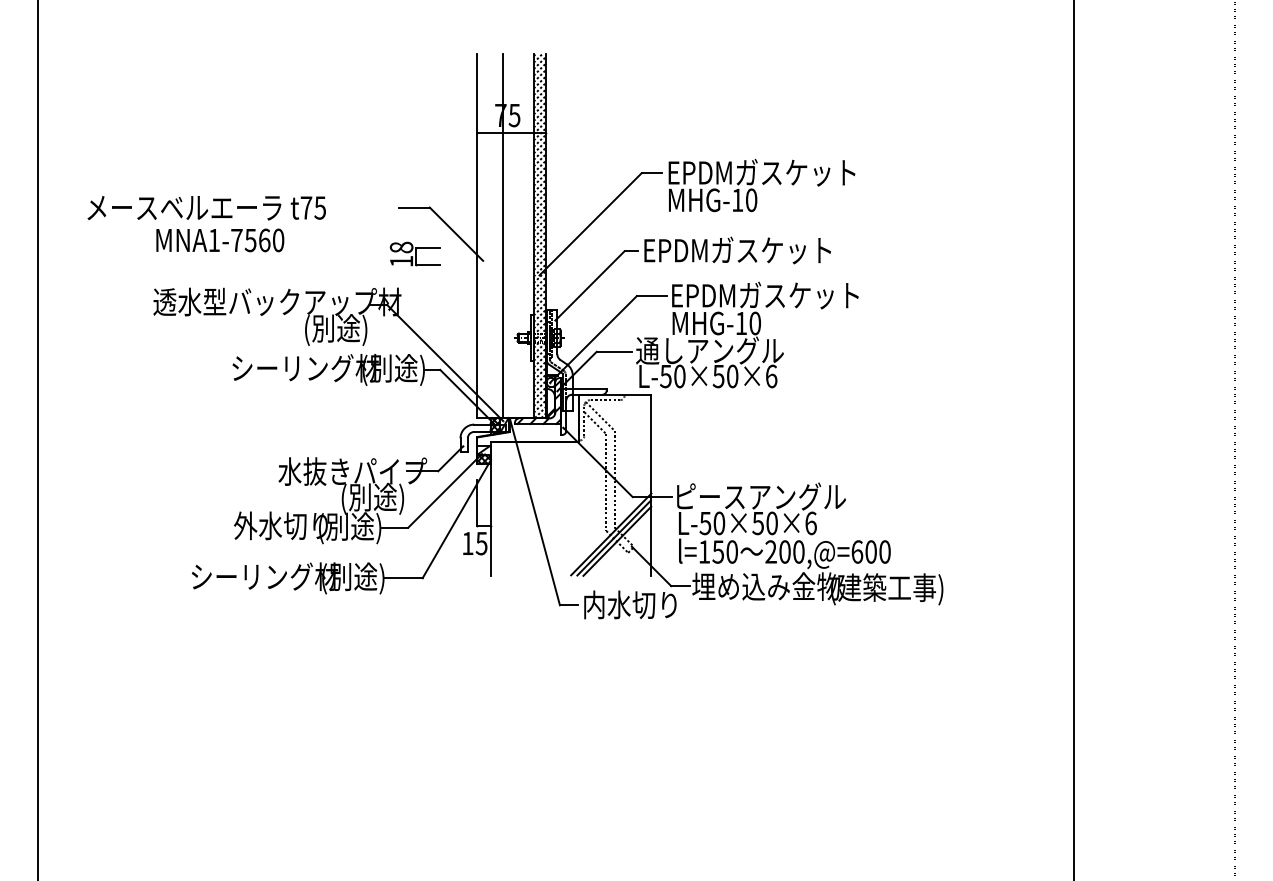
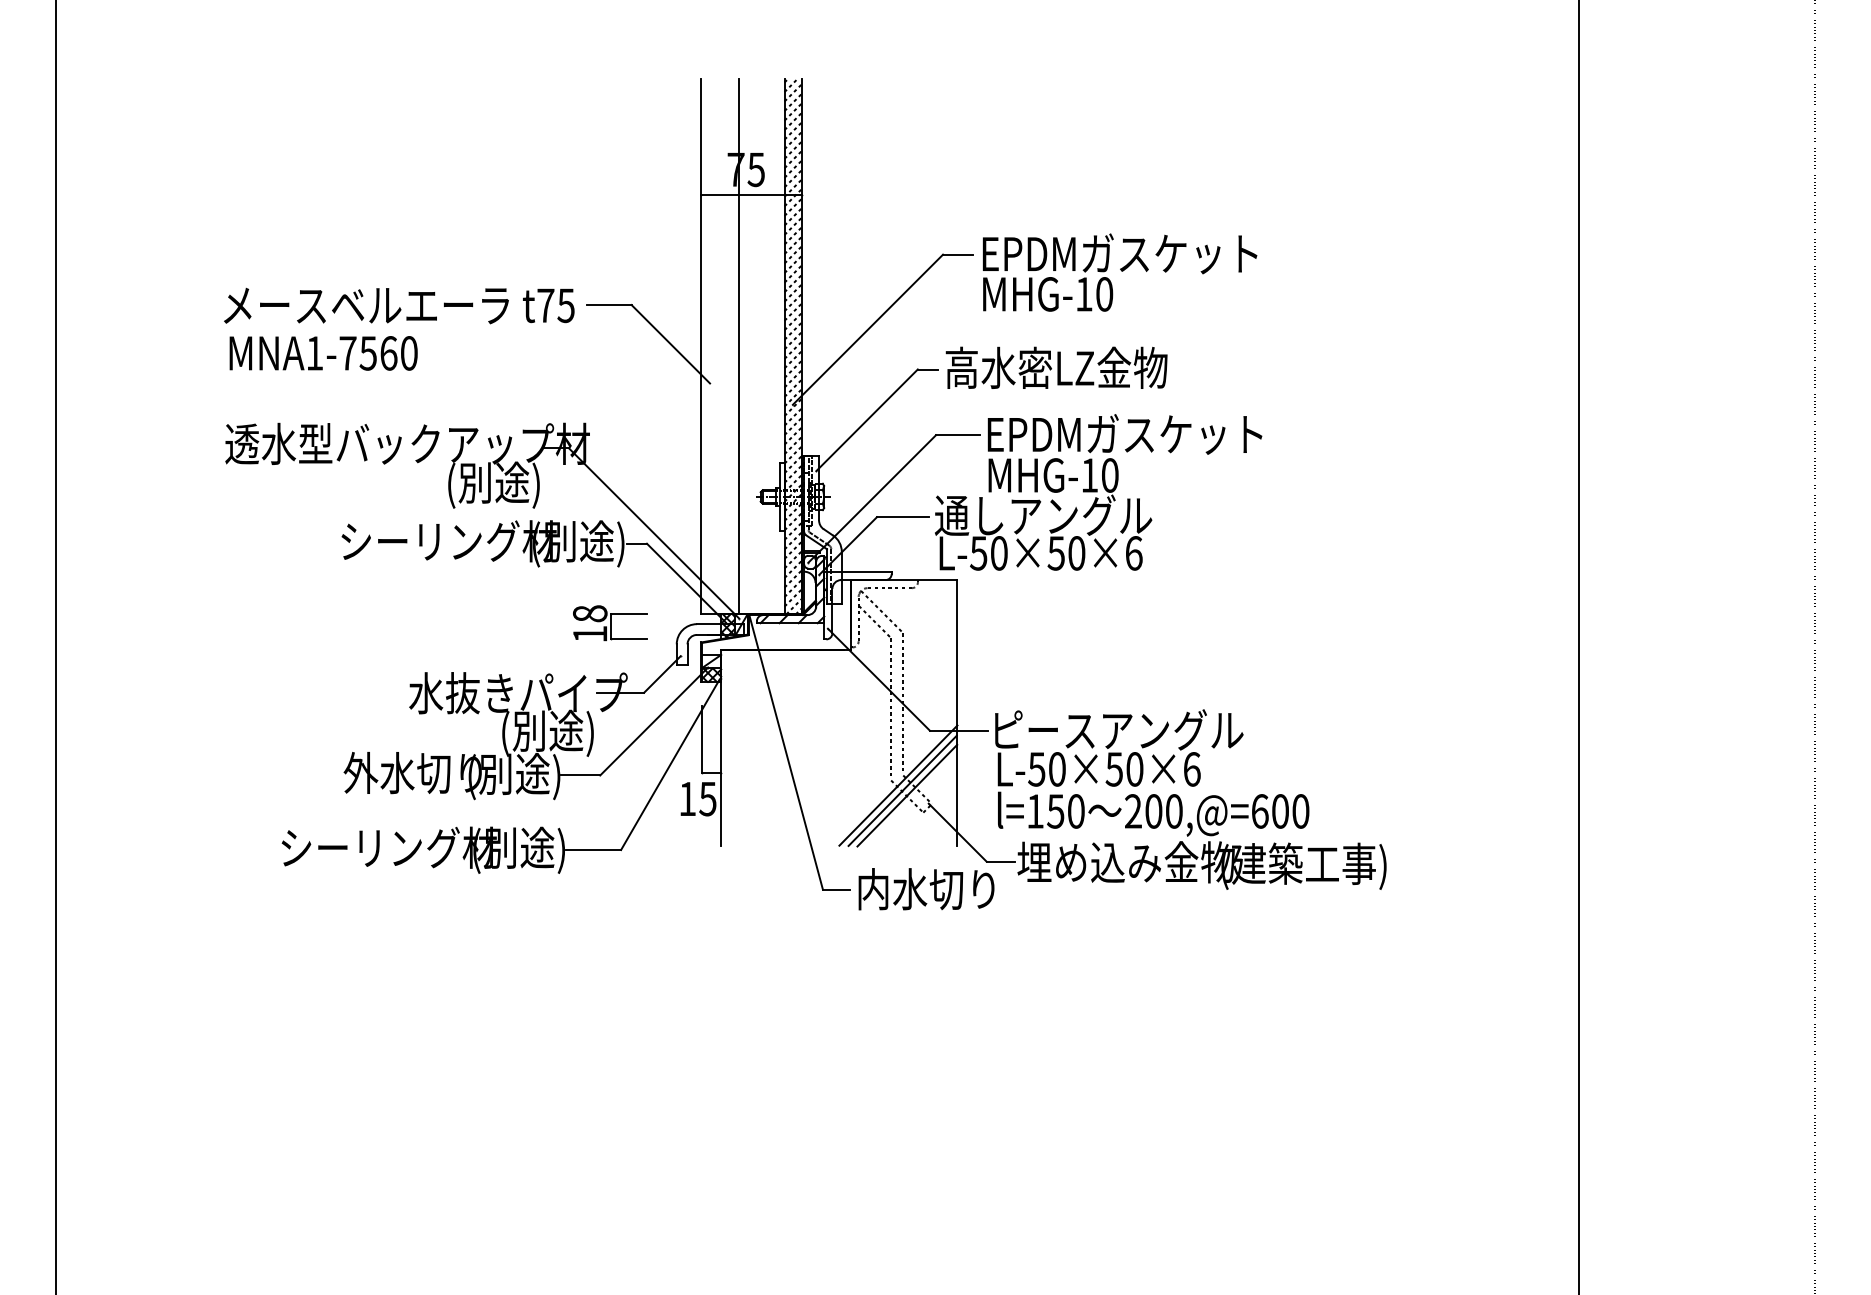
text: (206, 208) -> (398, 306), moved
text: (736, 249) -> (1082, 366), EPDMガスケット -> 高水密LZ金物
part: (414, 253) -> (609, 622), moved

